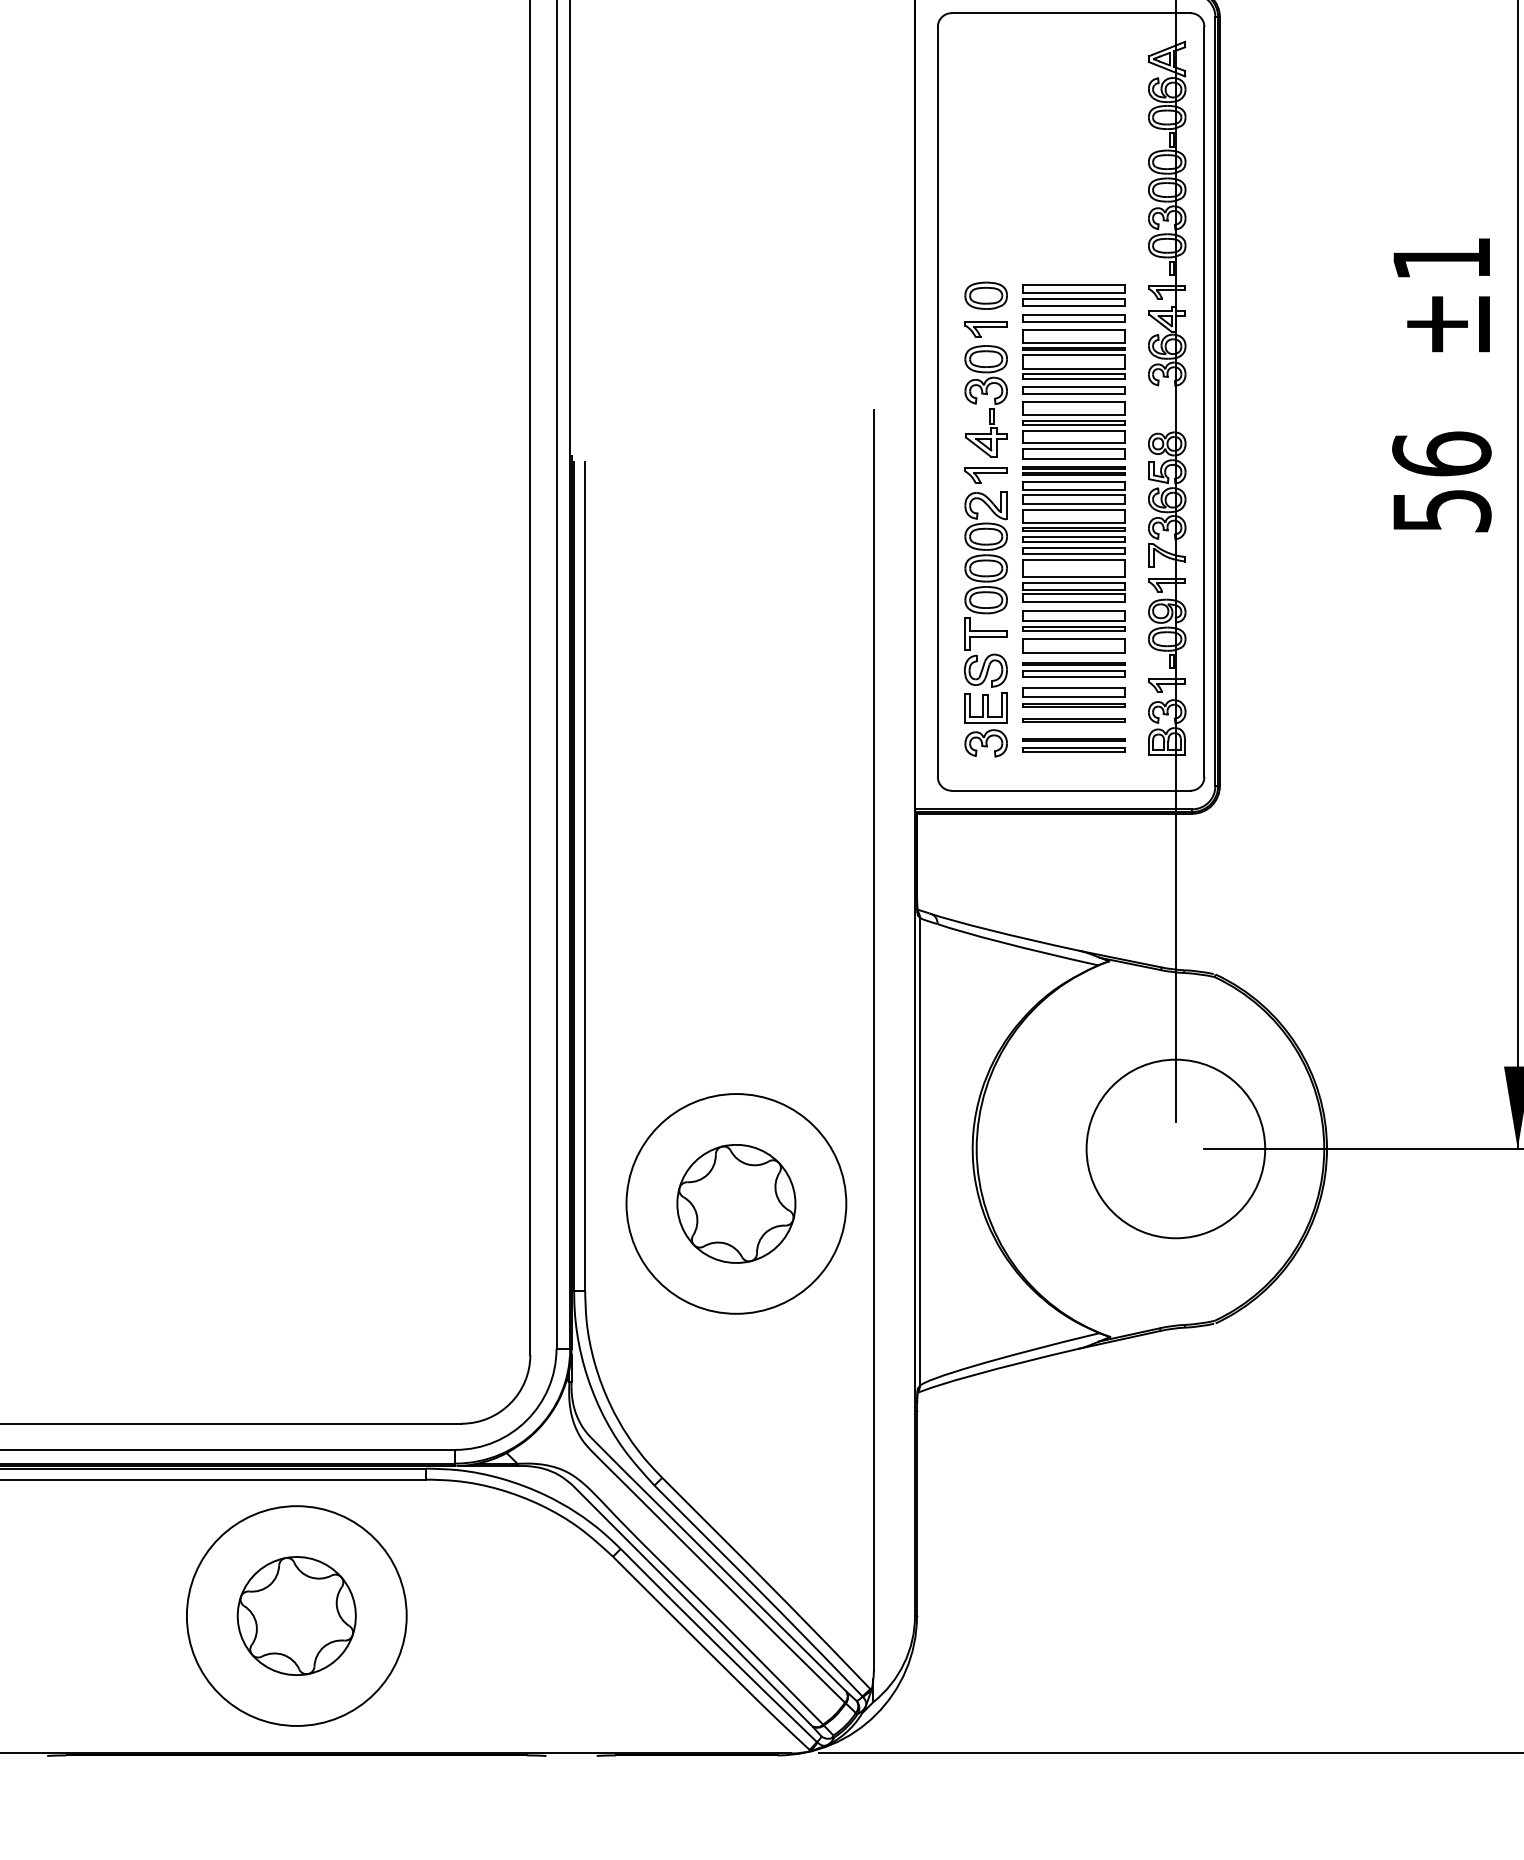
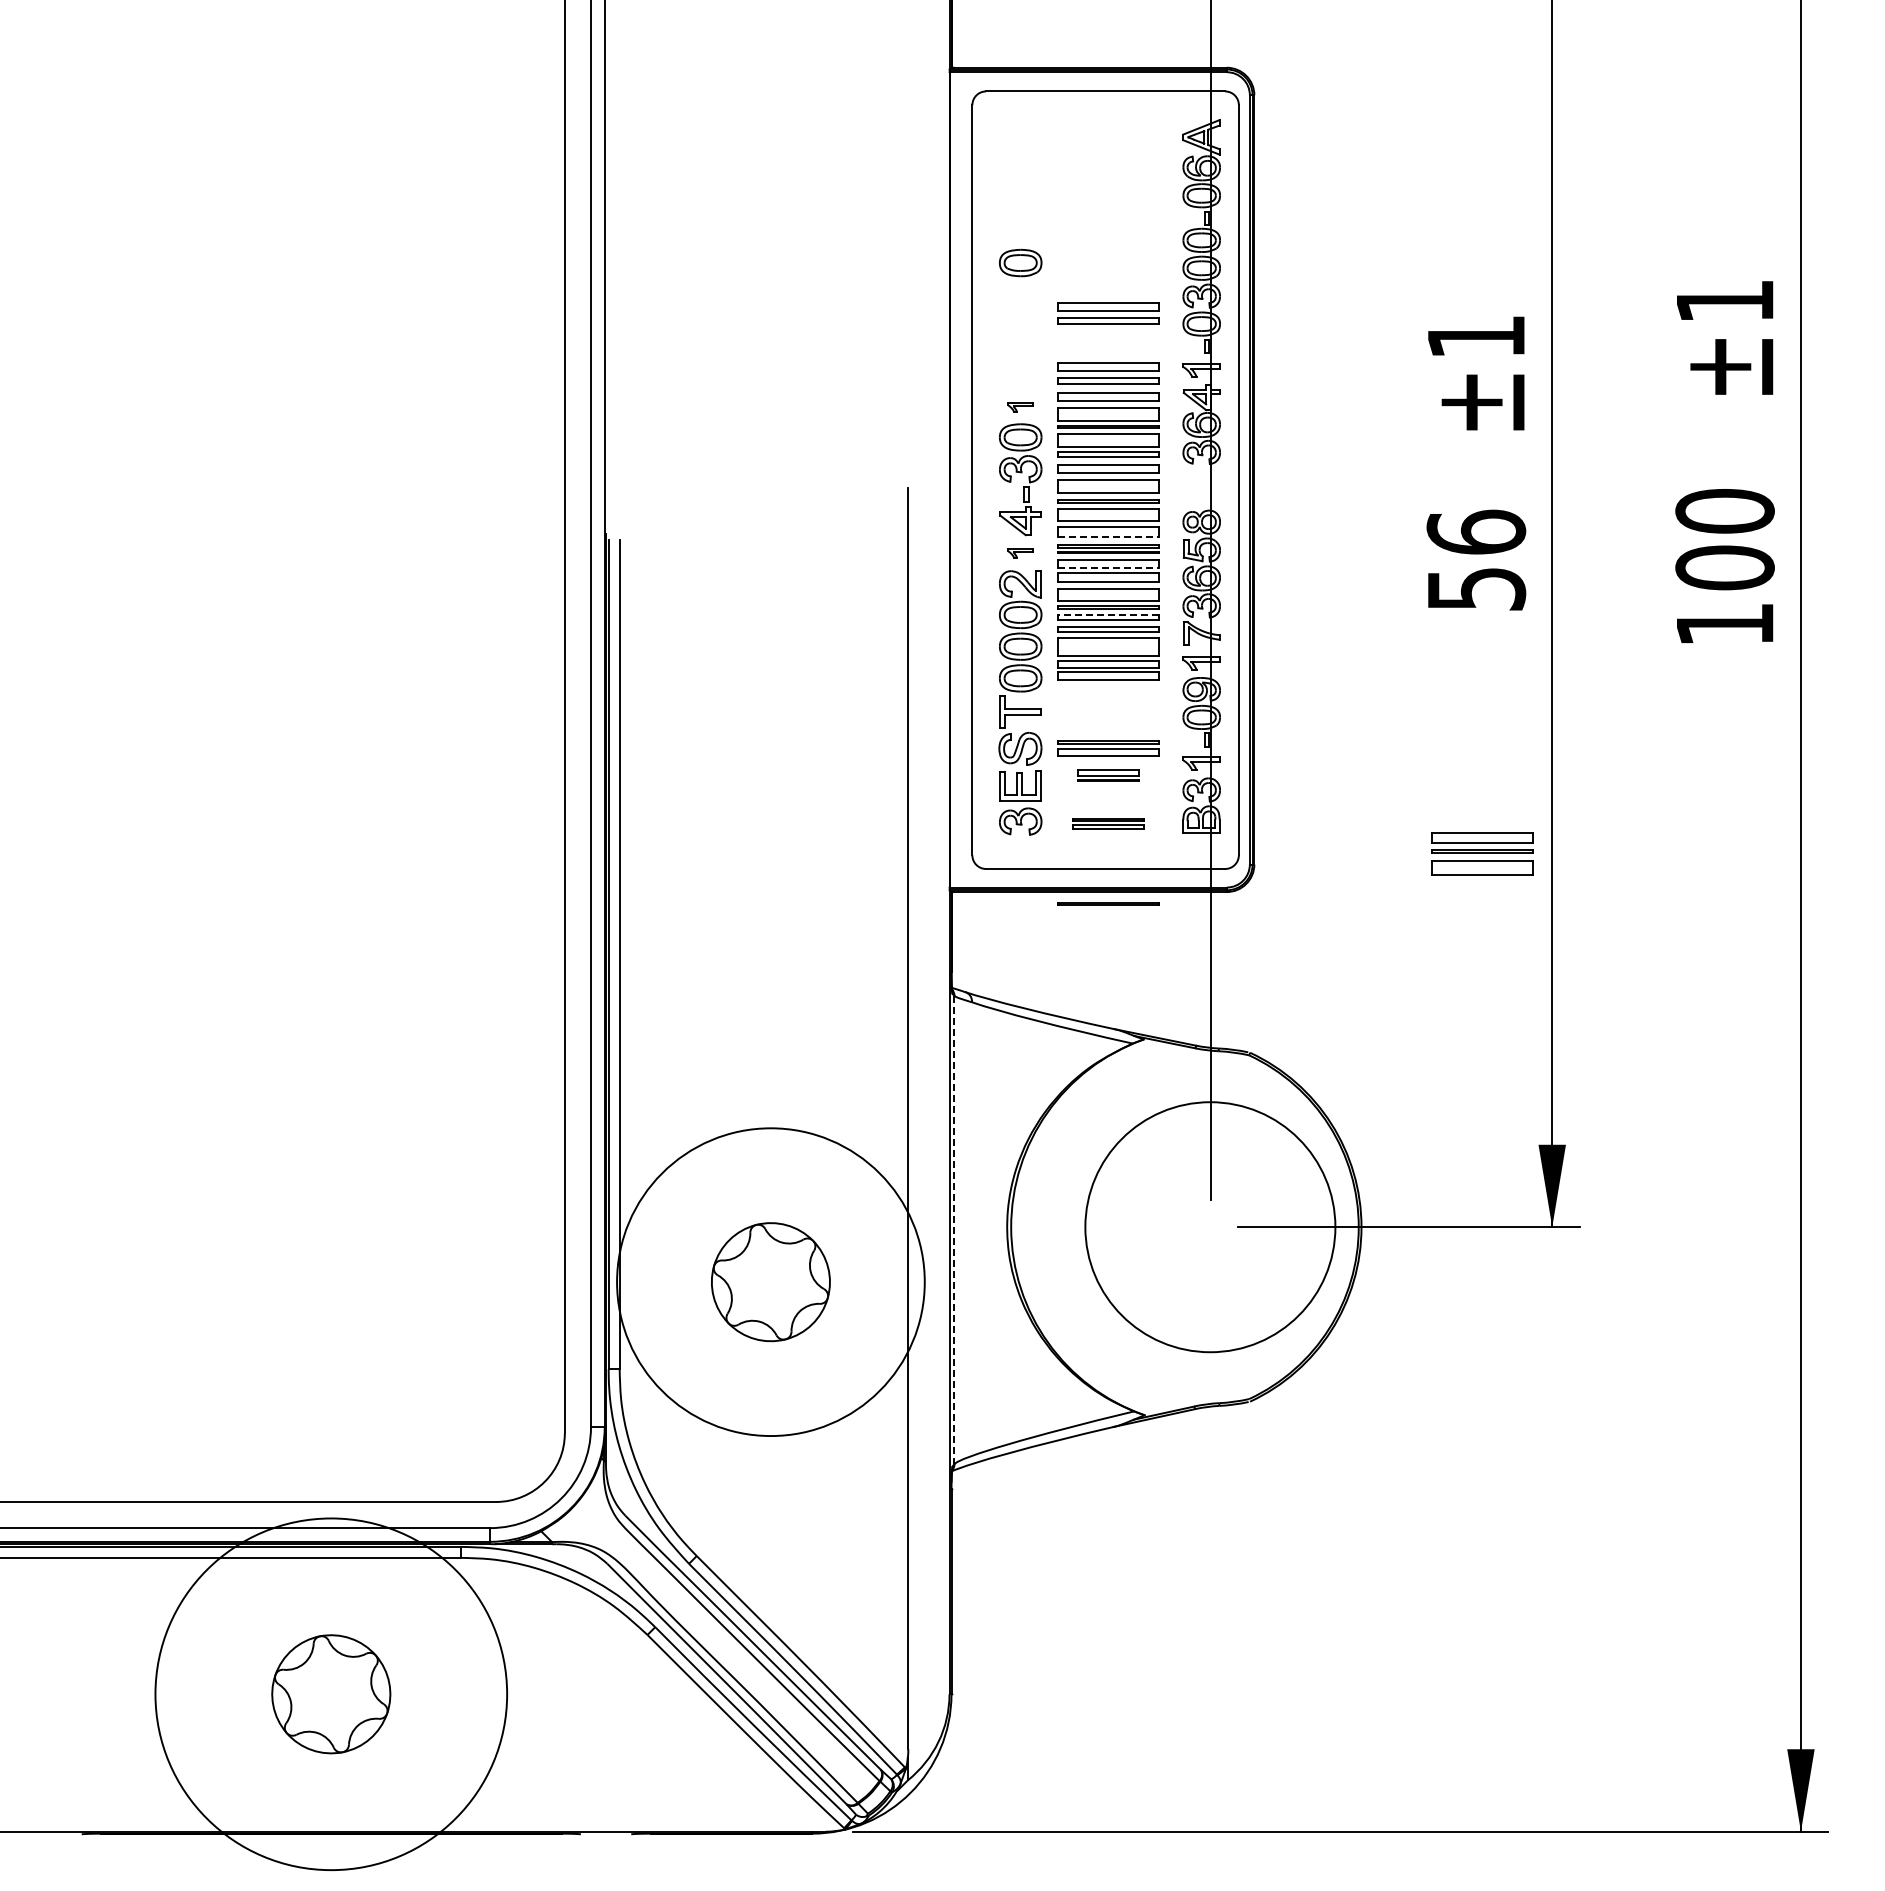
part: (1074, 235) -> (1108, 313), added
part: (986, 295) -> (1020, 262), moved
part: (986, 329) -> (1020, 407), size x0.6
line: (1074, 459) -> (1108, 537), solid -> dashed
part: (986, 475) -> (1020, 553), size x0.6
line: (1074, 490) -> (1108, 568), solid -> dashed
line: (1074, 537) -> (1108, 615), solid -> dashed
part: (1074, 631) -> (1482, 853), moved
part: (1074, 697) -> (1108, 775), size x0.6
line: (1074, 720) -> (1108, 903), moved
part: (1074, 745) -> (1108, 823), size x0.7
circle: (1176, 1148) -> (1210, 1226), size x1.4
line: (920, 1152) -> (954, 1230), solid -> dashed
circle: (736, 1204) -> (770, 1282), size x1.4
circle: (297, 1616) -> (331, 1694), size x1.6

